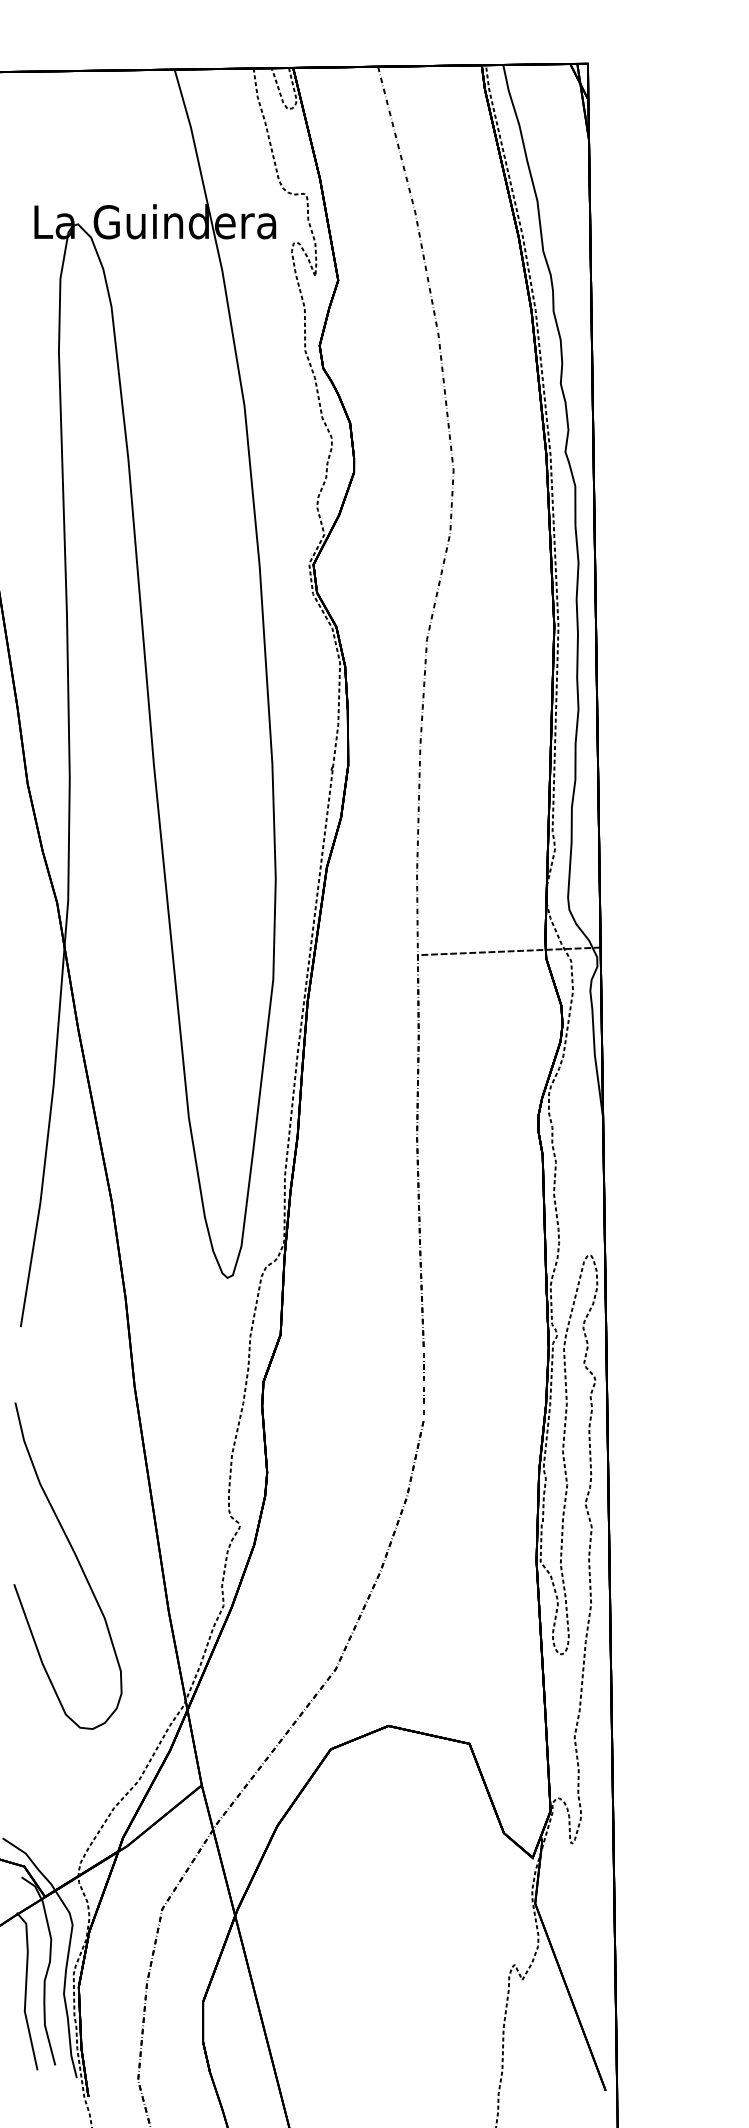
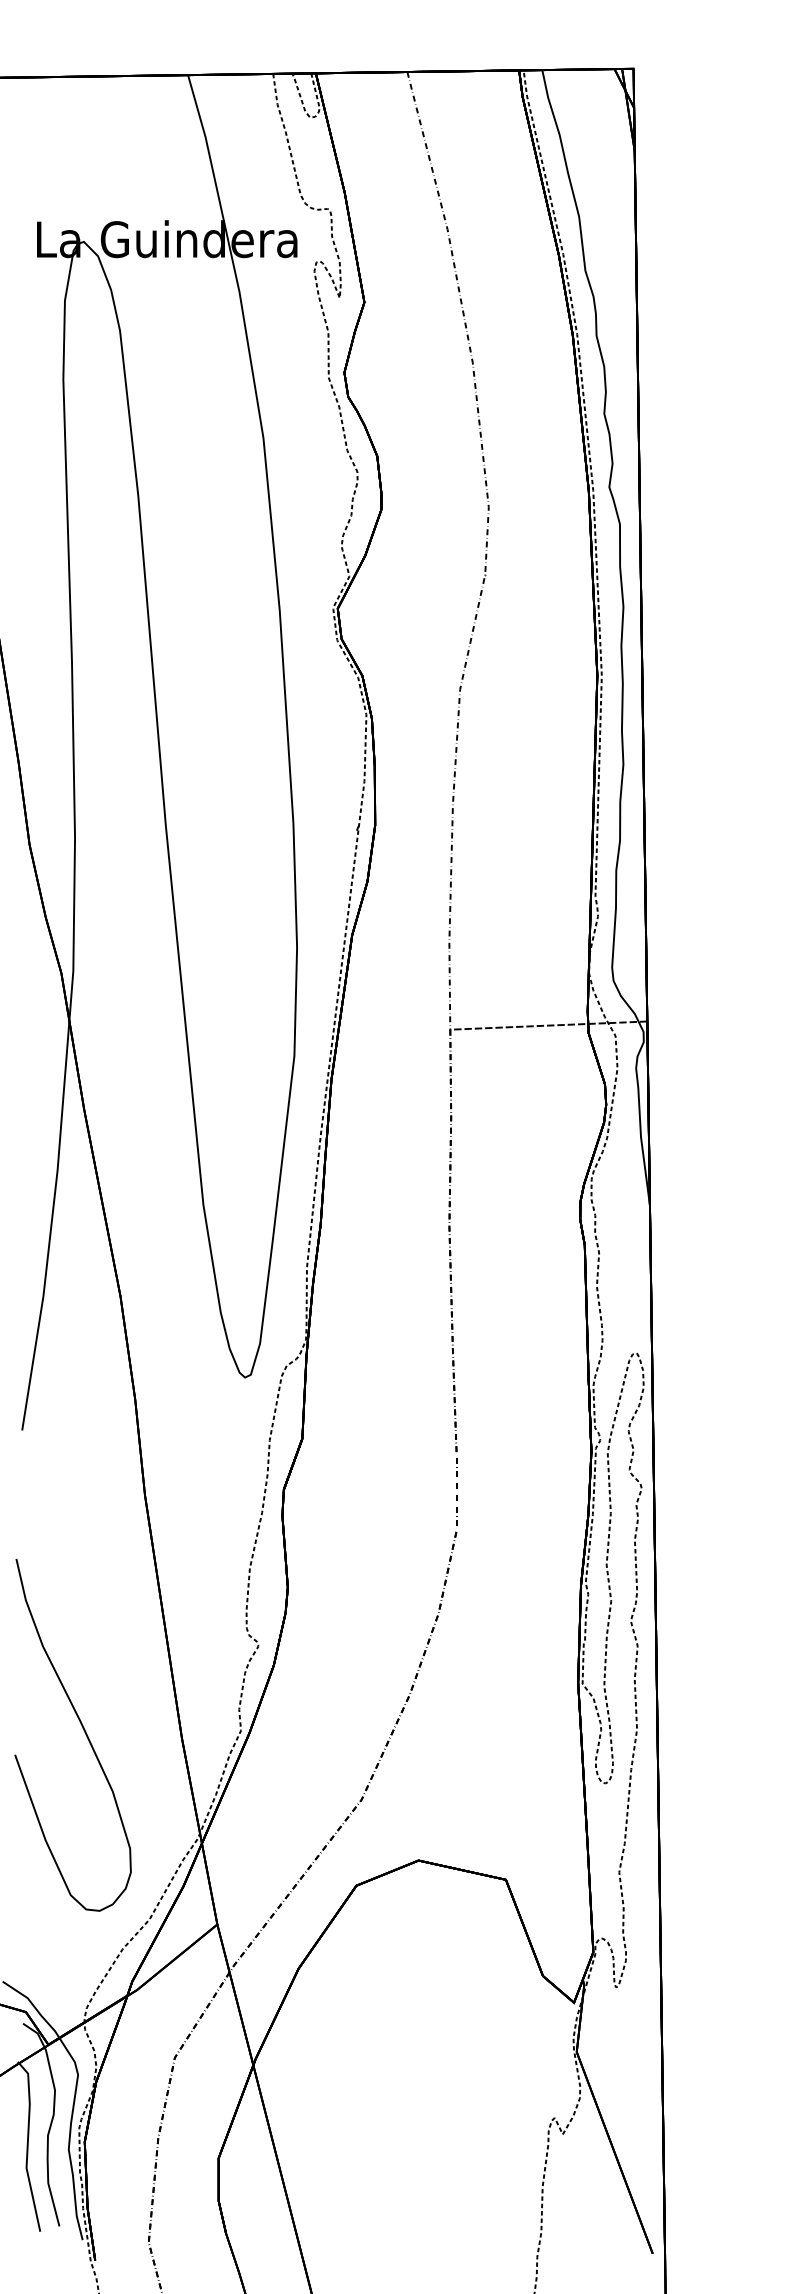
curve: (77, 1561) -> (83, 1730), moved

